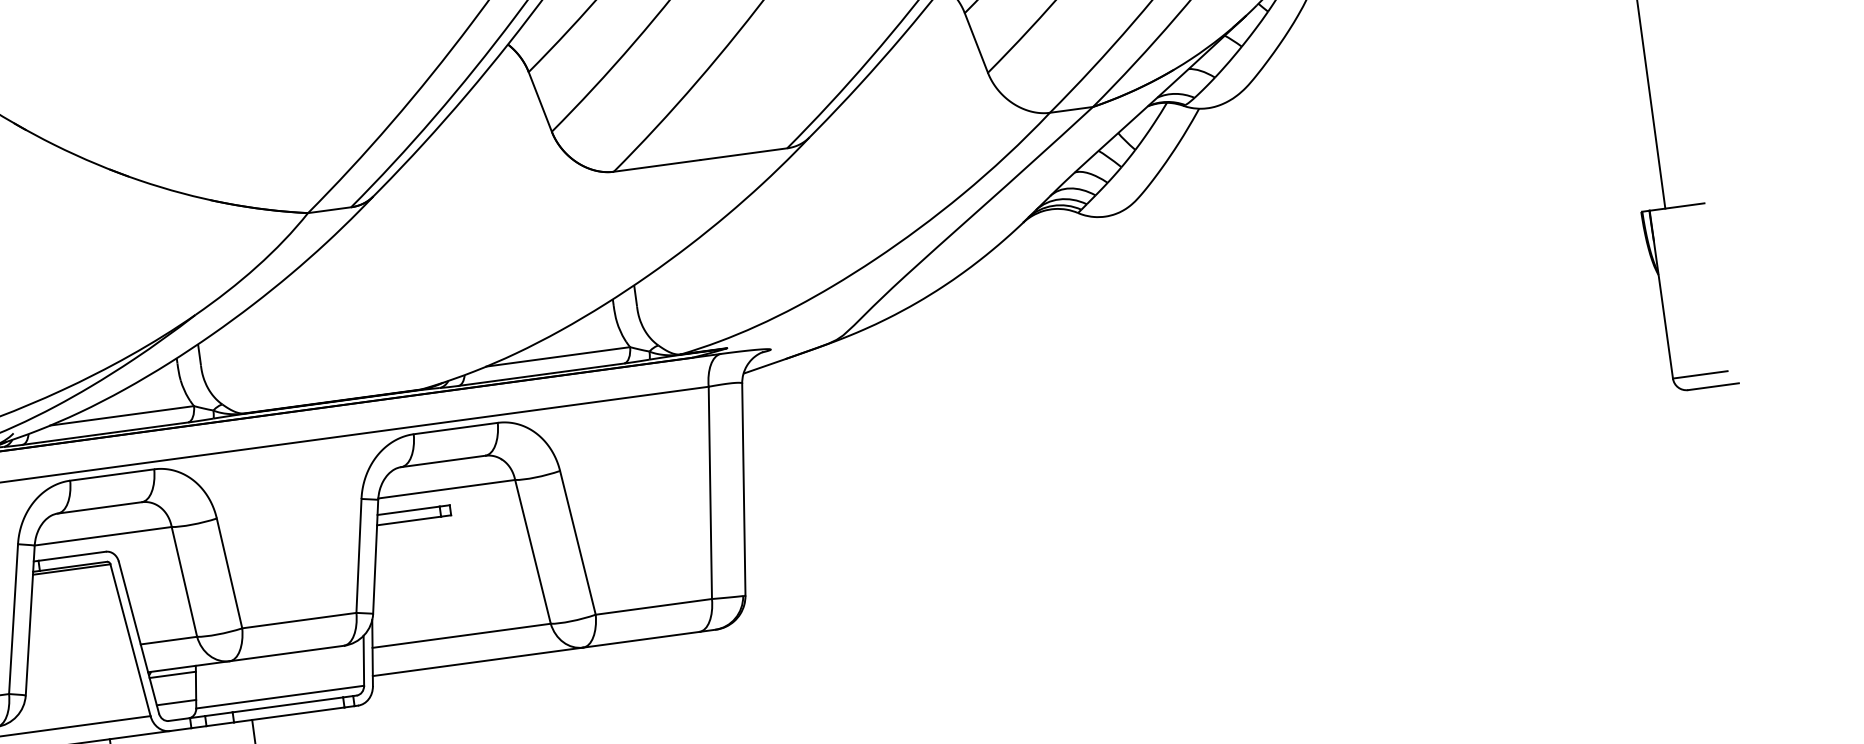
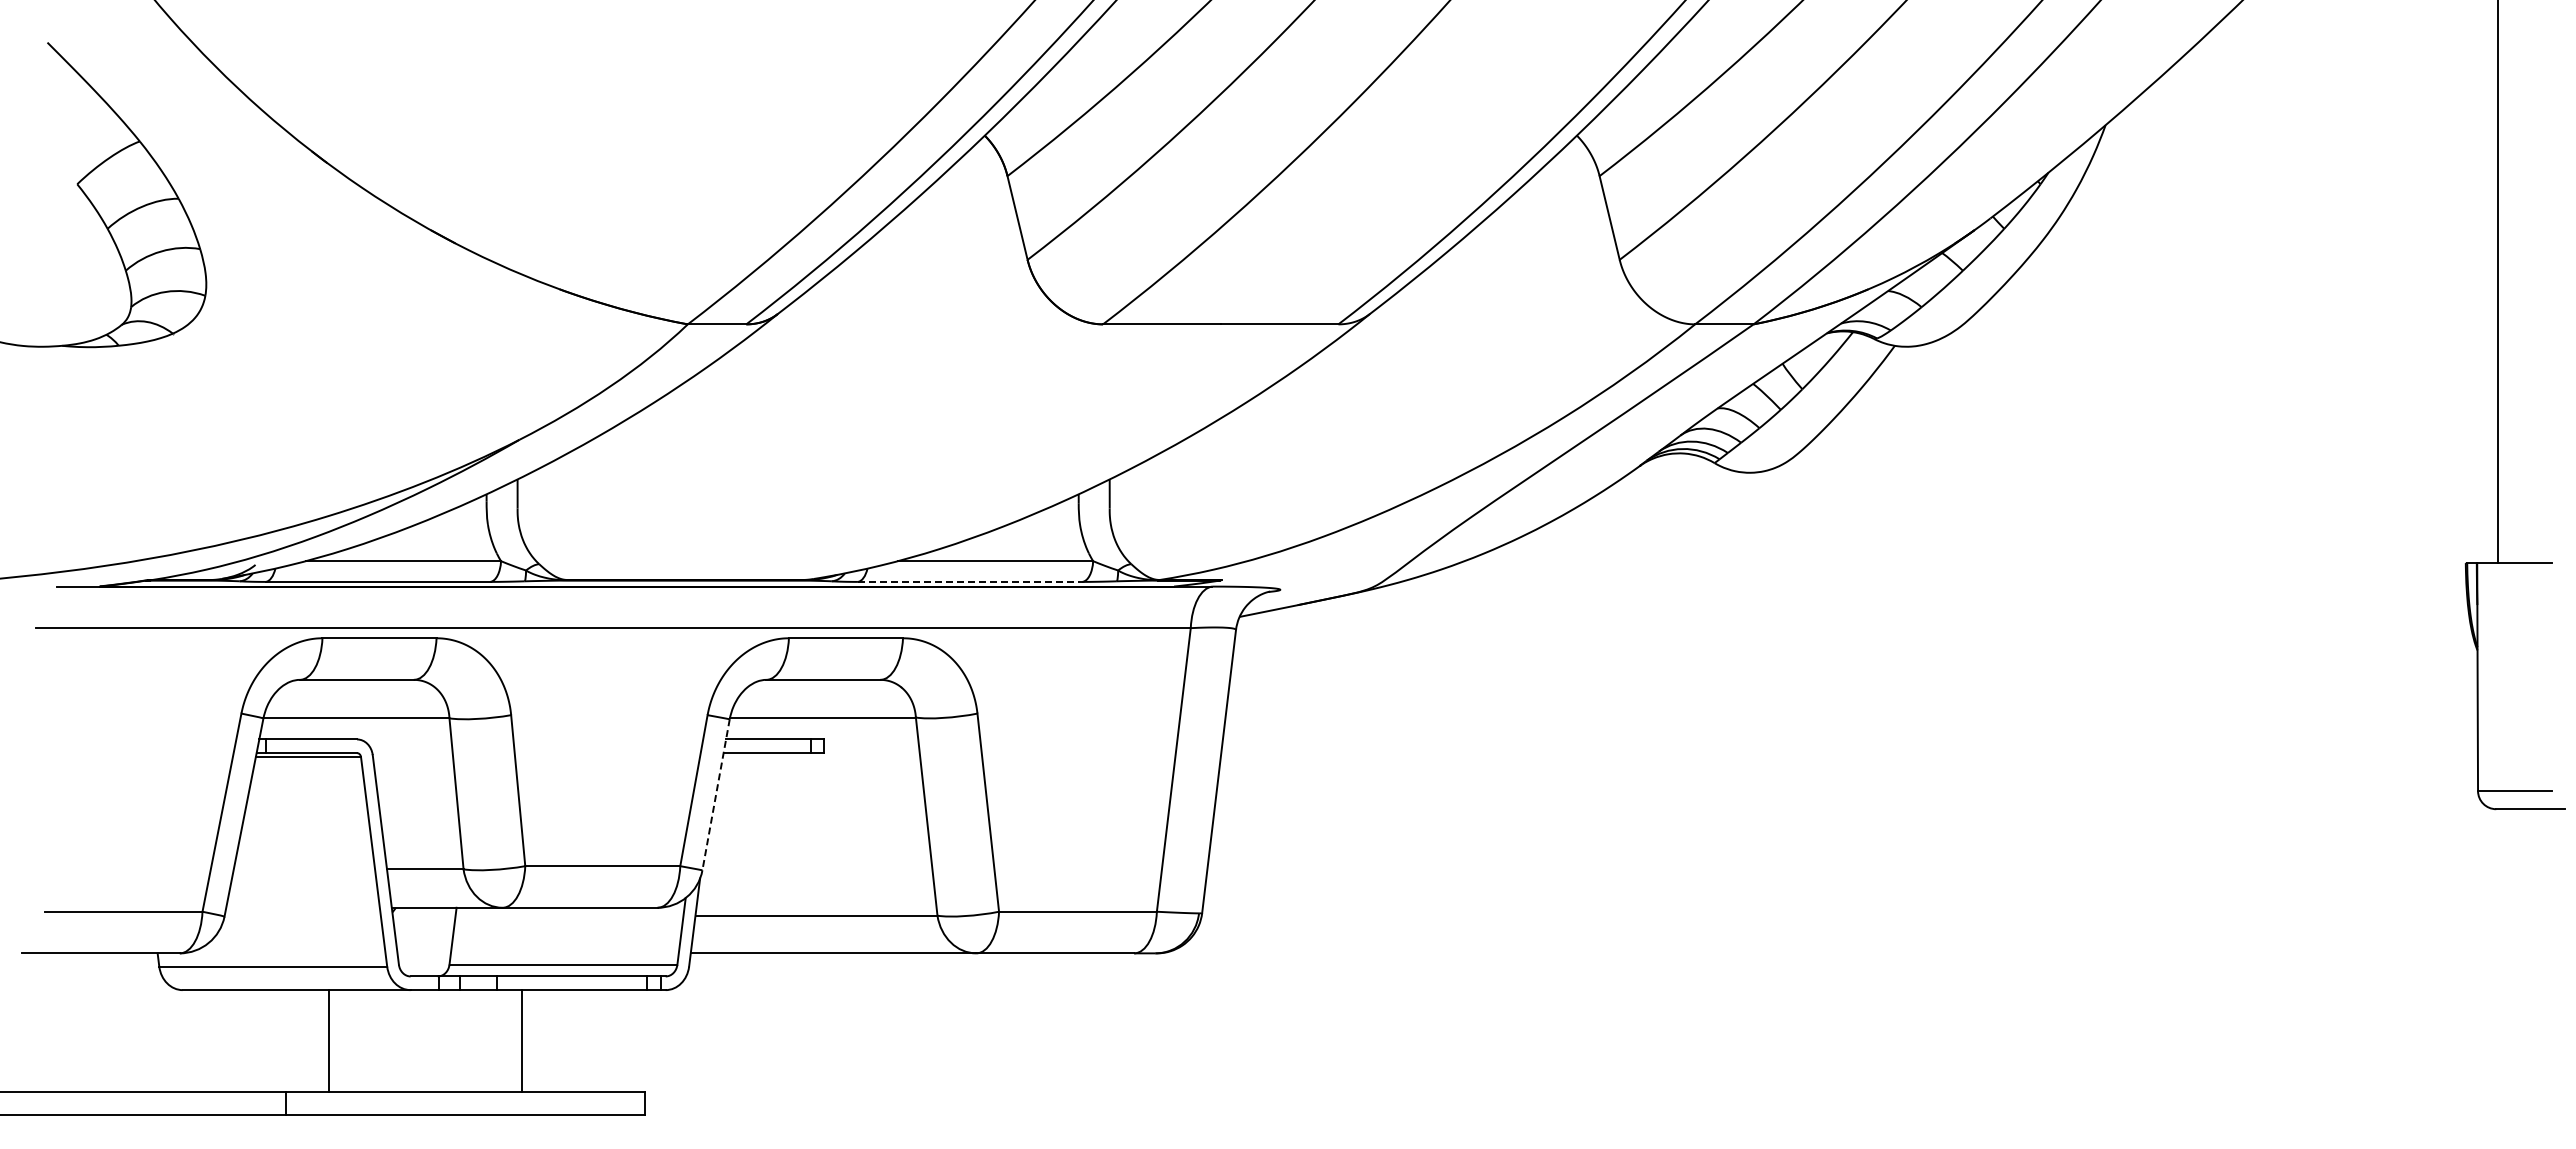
line: (541, 374) -> (970, 581), solid -> dashed
line: (375, 556) -> (716, 794), solid -> dashed
line: (172, 674) -> (423, 915), removed
line: (176, 702) -> (423, 953), removed

